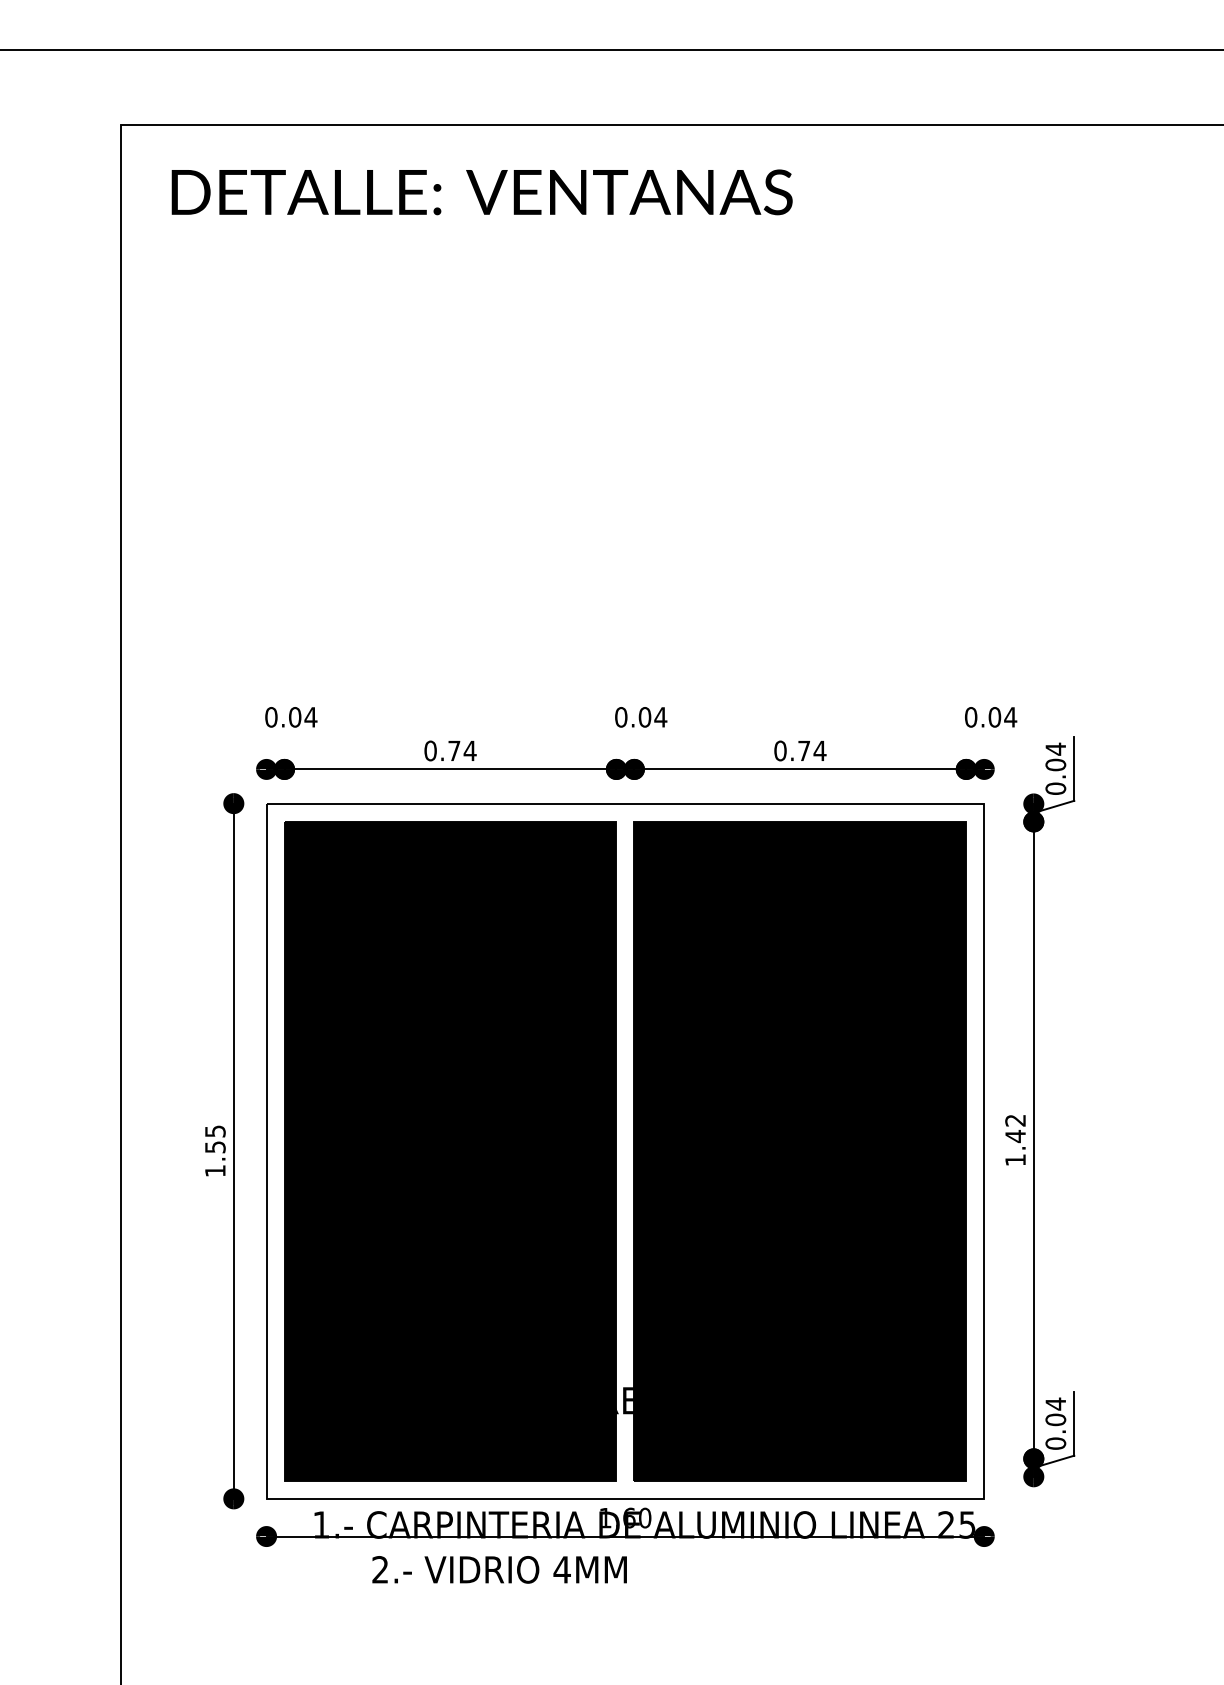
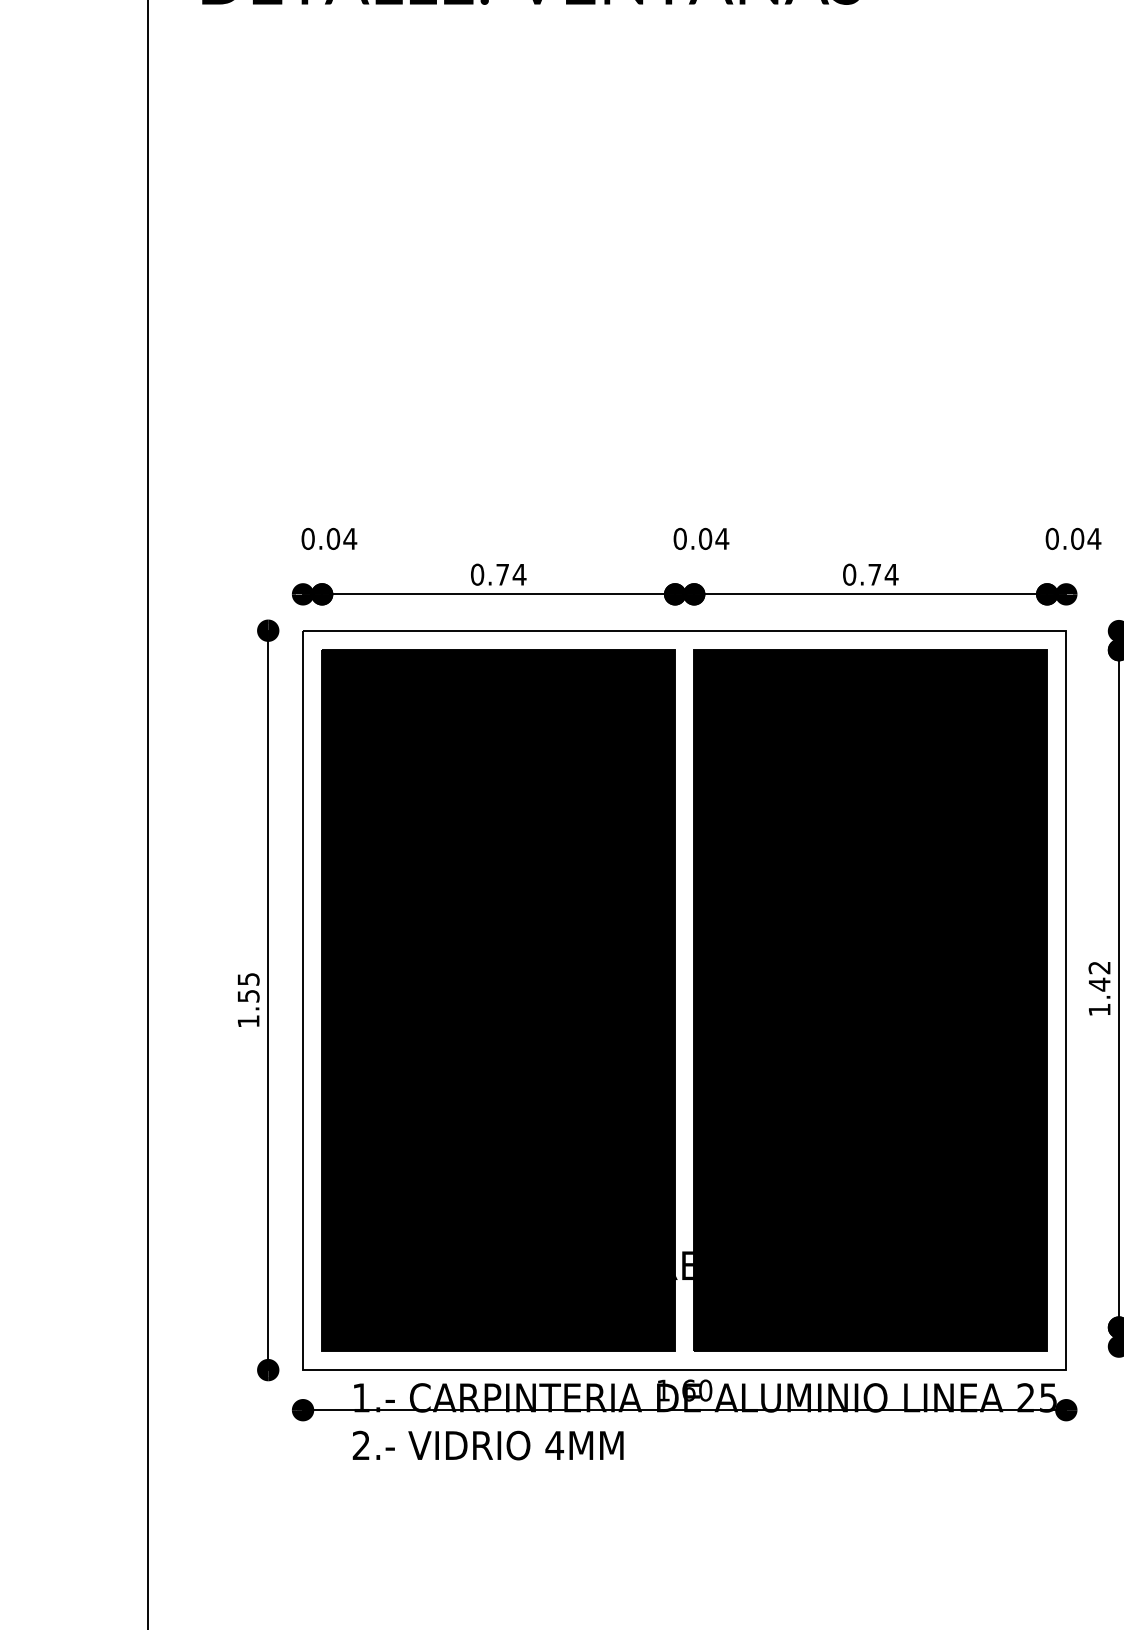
text: (499, 1569) -> (488, 1445), moved

